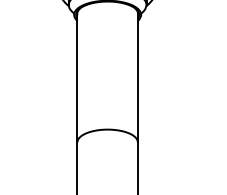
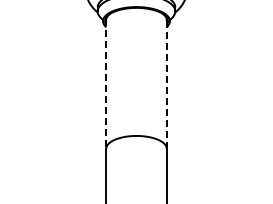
line: (137, 77) -> (166, 83), solid -> dashed
line: (77, 78) -> (106, 84), solid -> dashed

